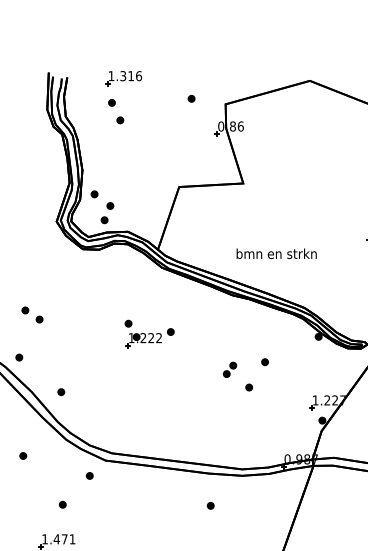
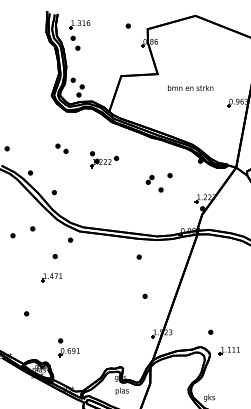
part: (123, 97) -> (79, 35), moved
text: (276, 252) -> (190, 87), moved
part: (31, 314) -> (61, 148), moved

